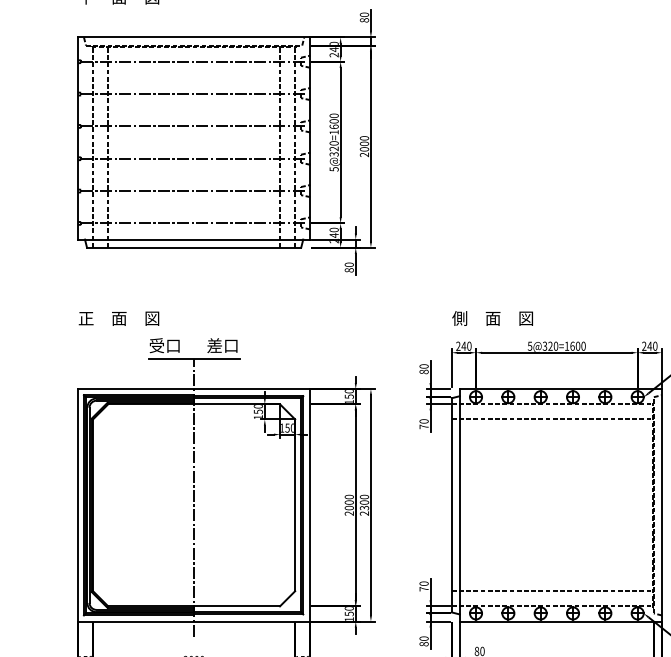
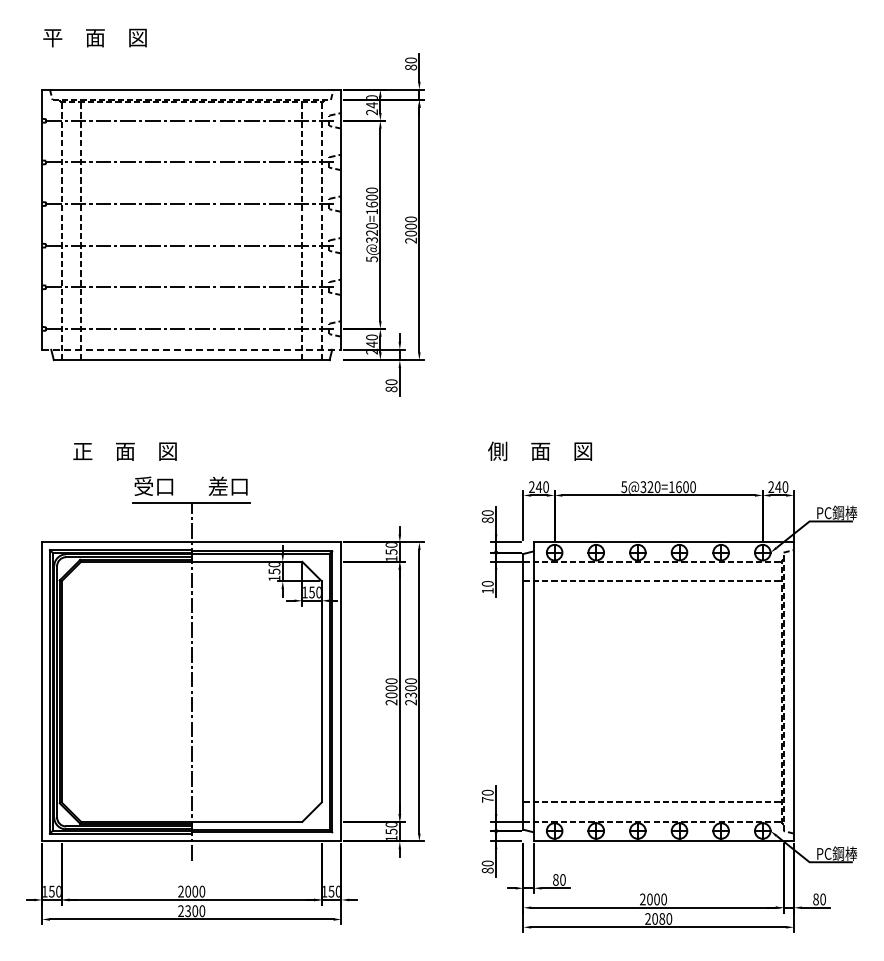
line: (193, 239) -> (191, 349), solid -> dashed
text: (492, 317) -> (539, 450), moved
text: (118, 318) -> (124, 451), moved
text: (423, 426) -> (487, 590), 70 -> 10

